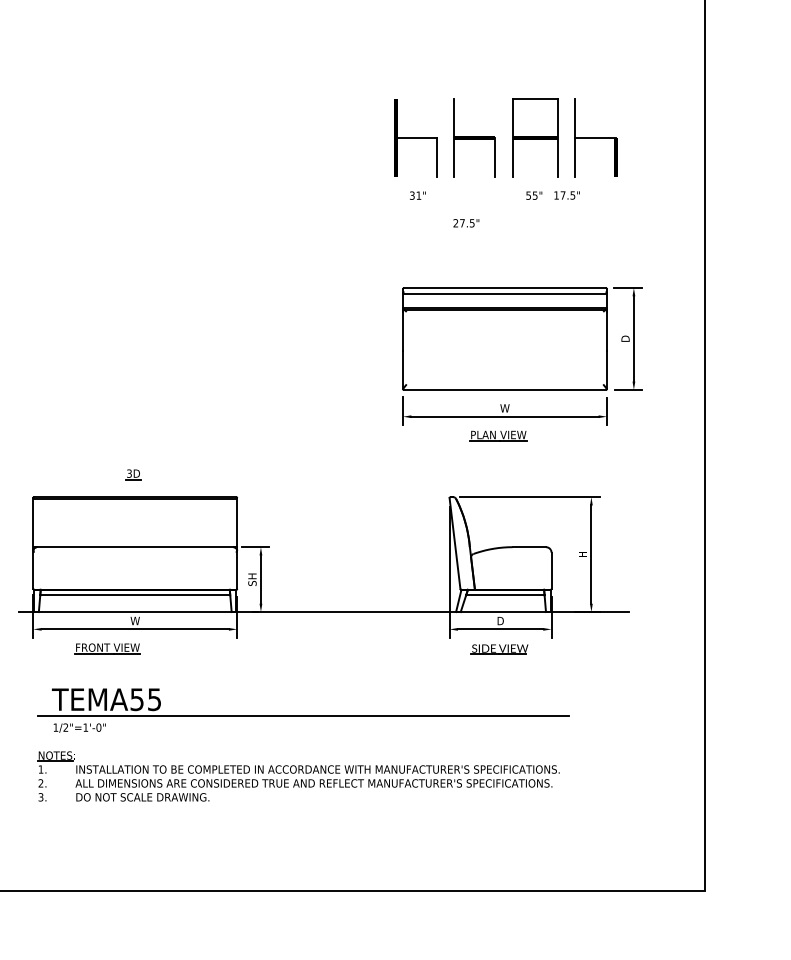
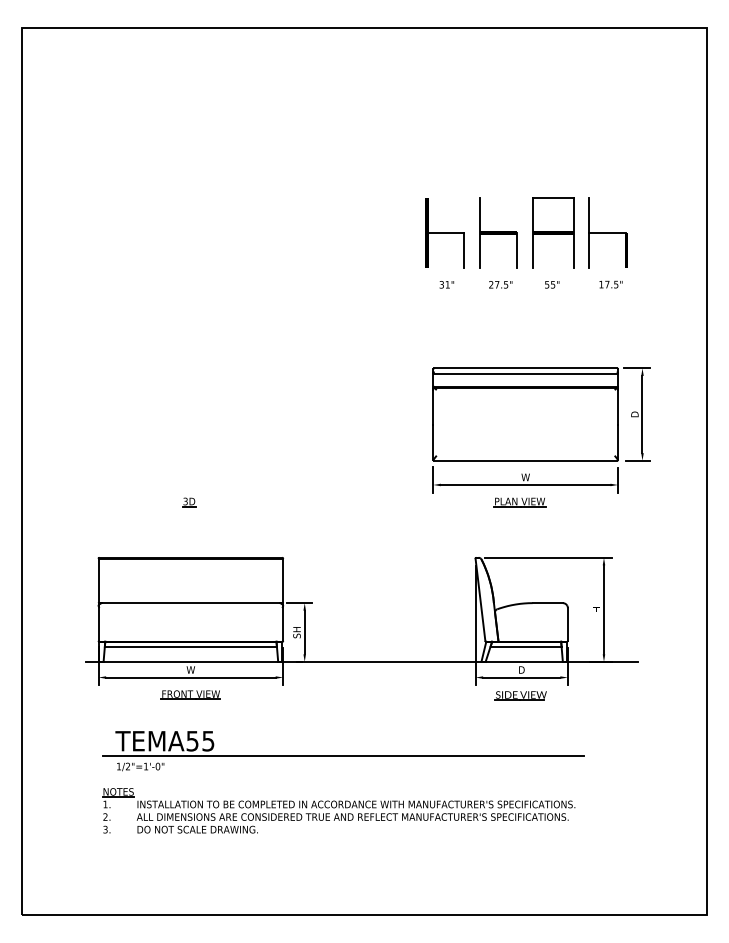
text: (566, 195) -> (610, 284), moved
text: (466, 222) -> (500, 284), moved
part: (133, 474) -> (189, 502), moved
part: (107, 648) -> (190, 694), moved

